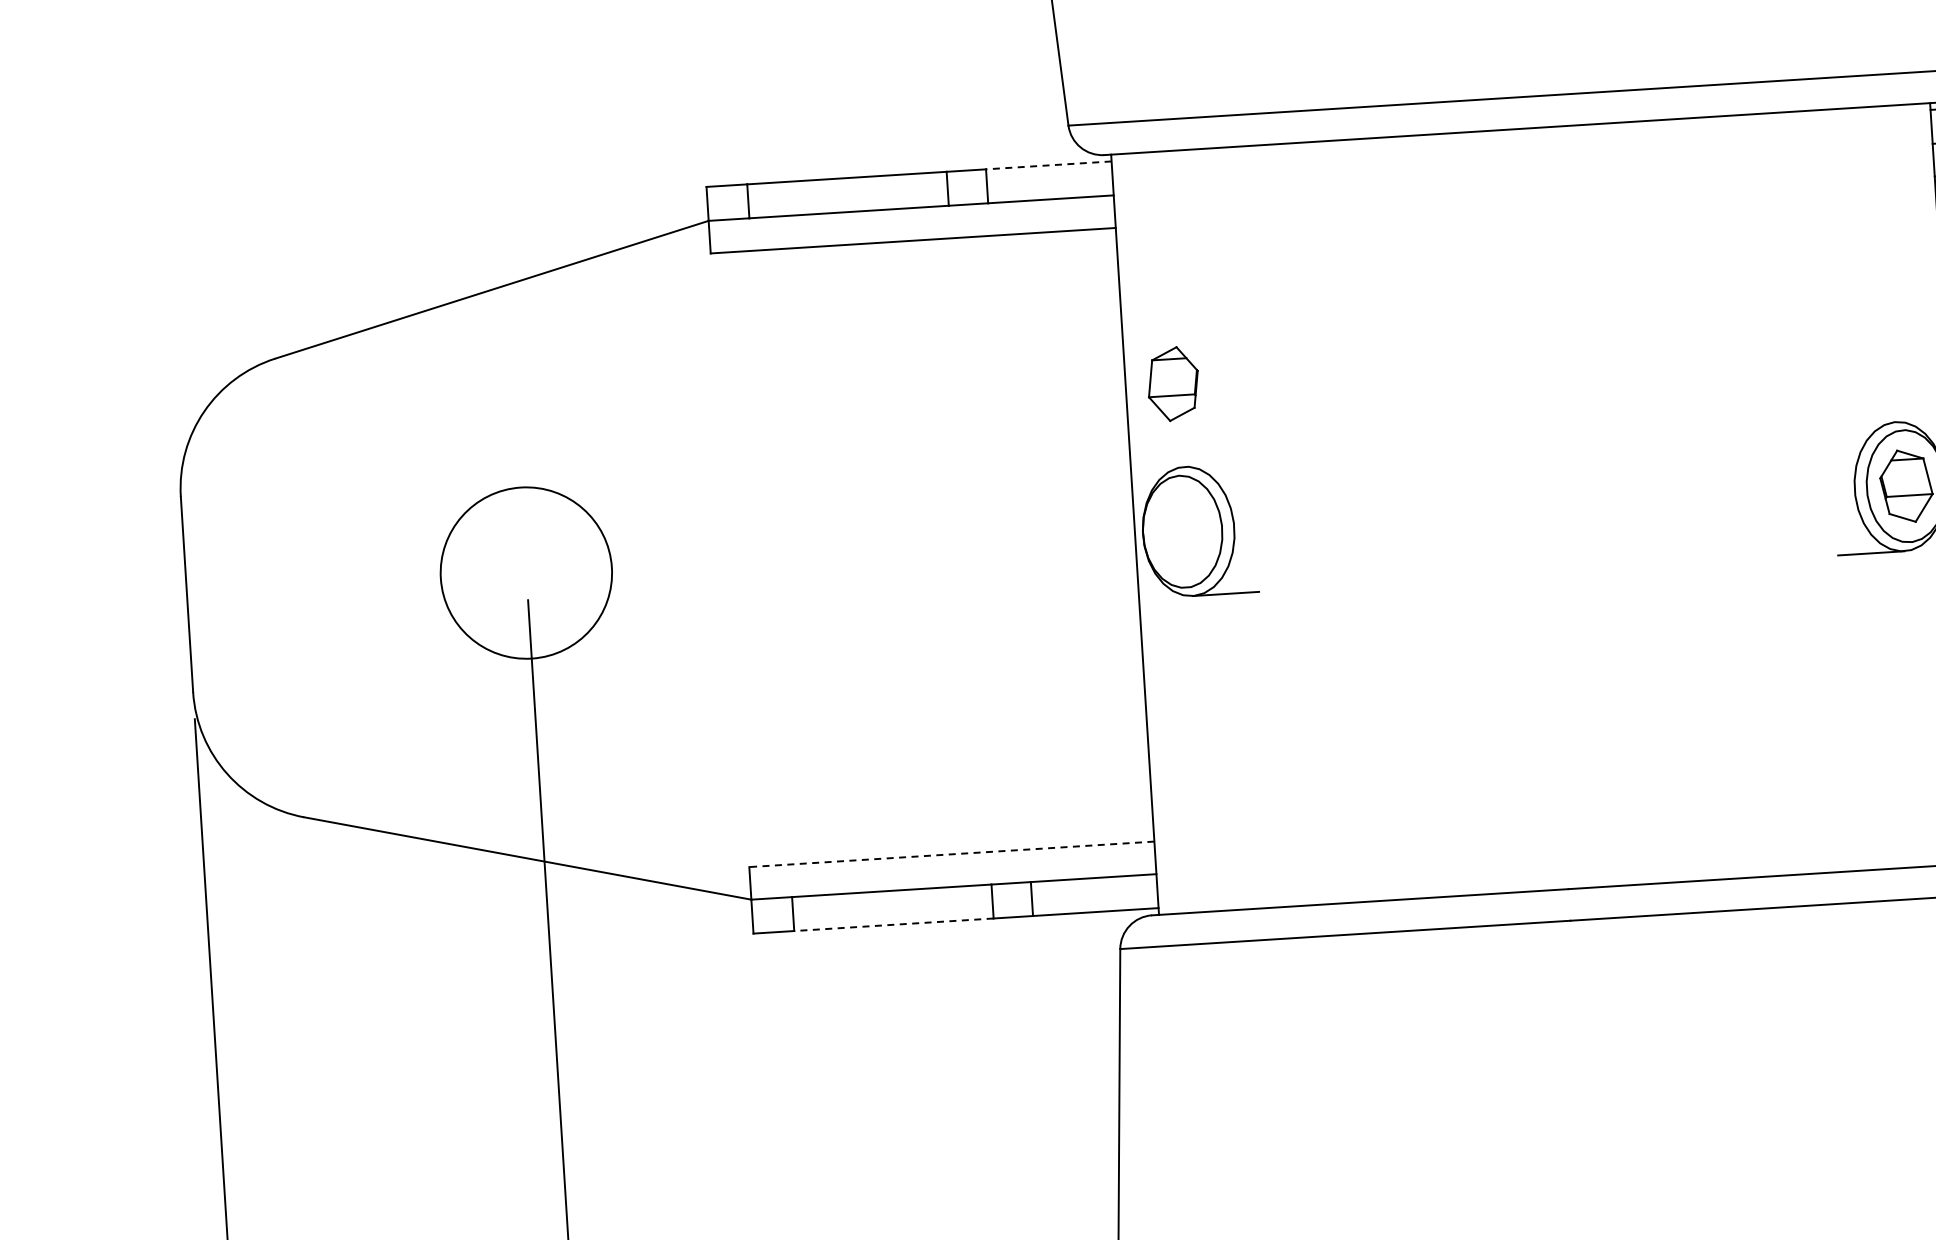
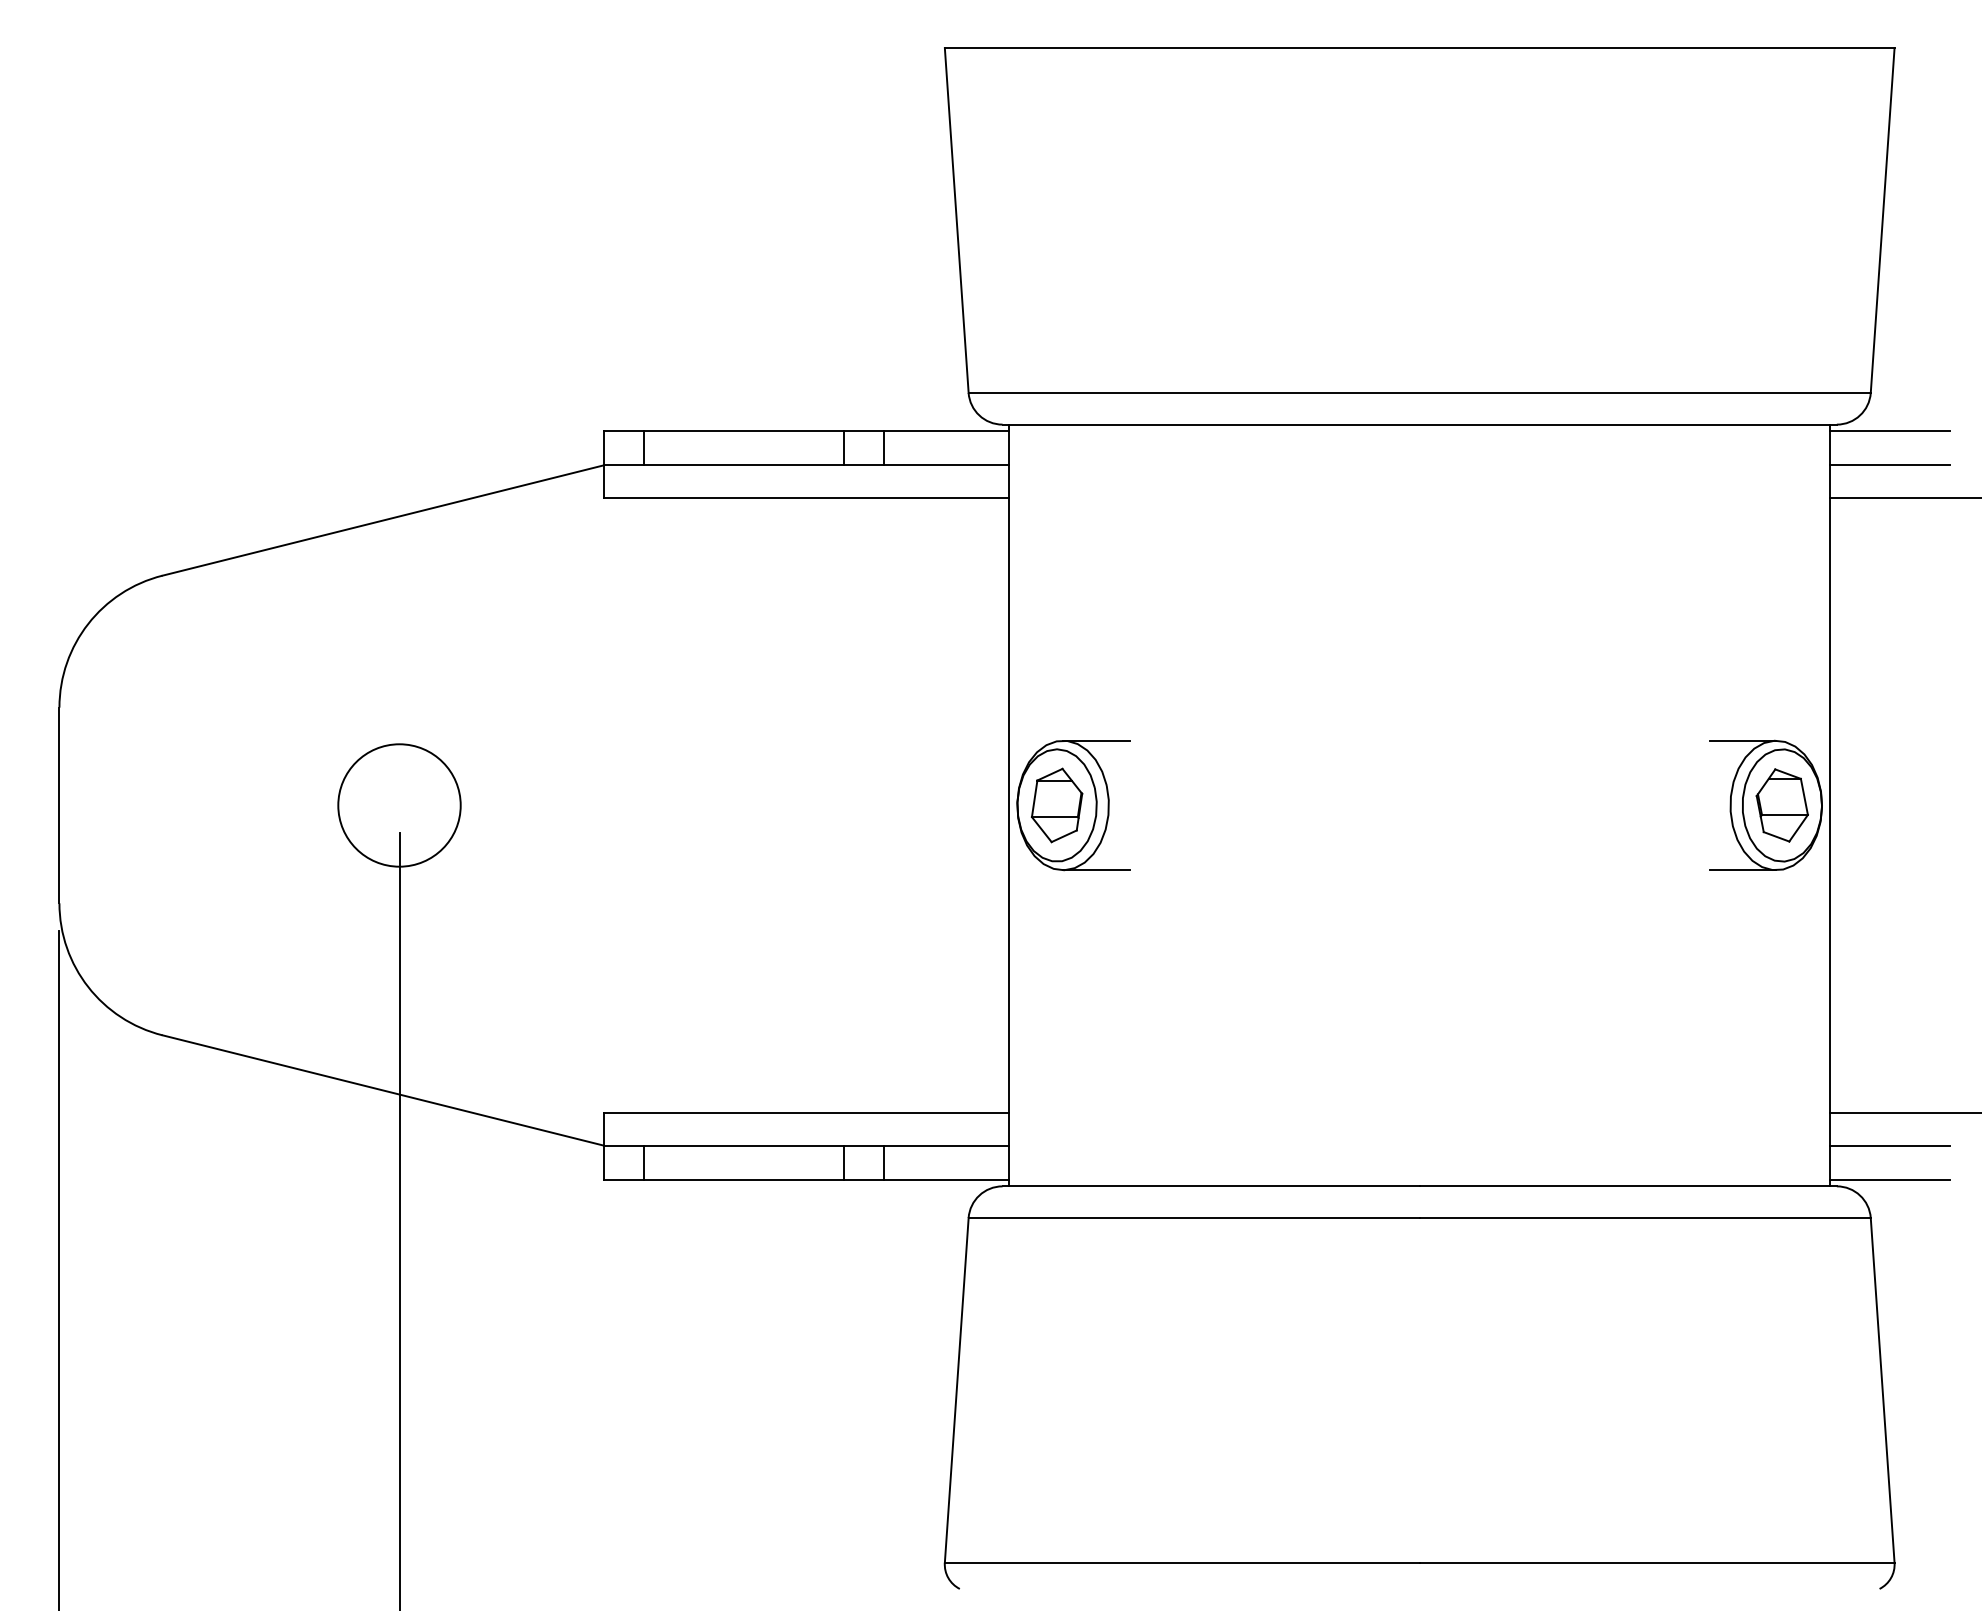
line: (1048, 165) -> (946, 431), dashed -> solid
part: (1172, 384) -> (1056, 805), moved
line: (1862, 423) -> (1742, 740), added
line: (1217, 464) -> (1096, 740), added
circle: (526, 573) -> (399, 805), size x0.71
line: (951, 853) -> (806, 1112), dashed -> solid
line: (894, 924) -> (744, 1179), dashed -> solid

